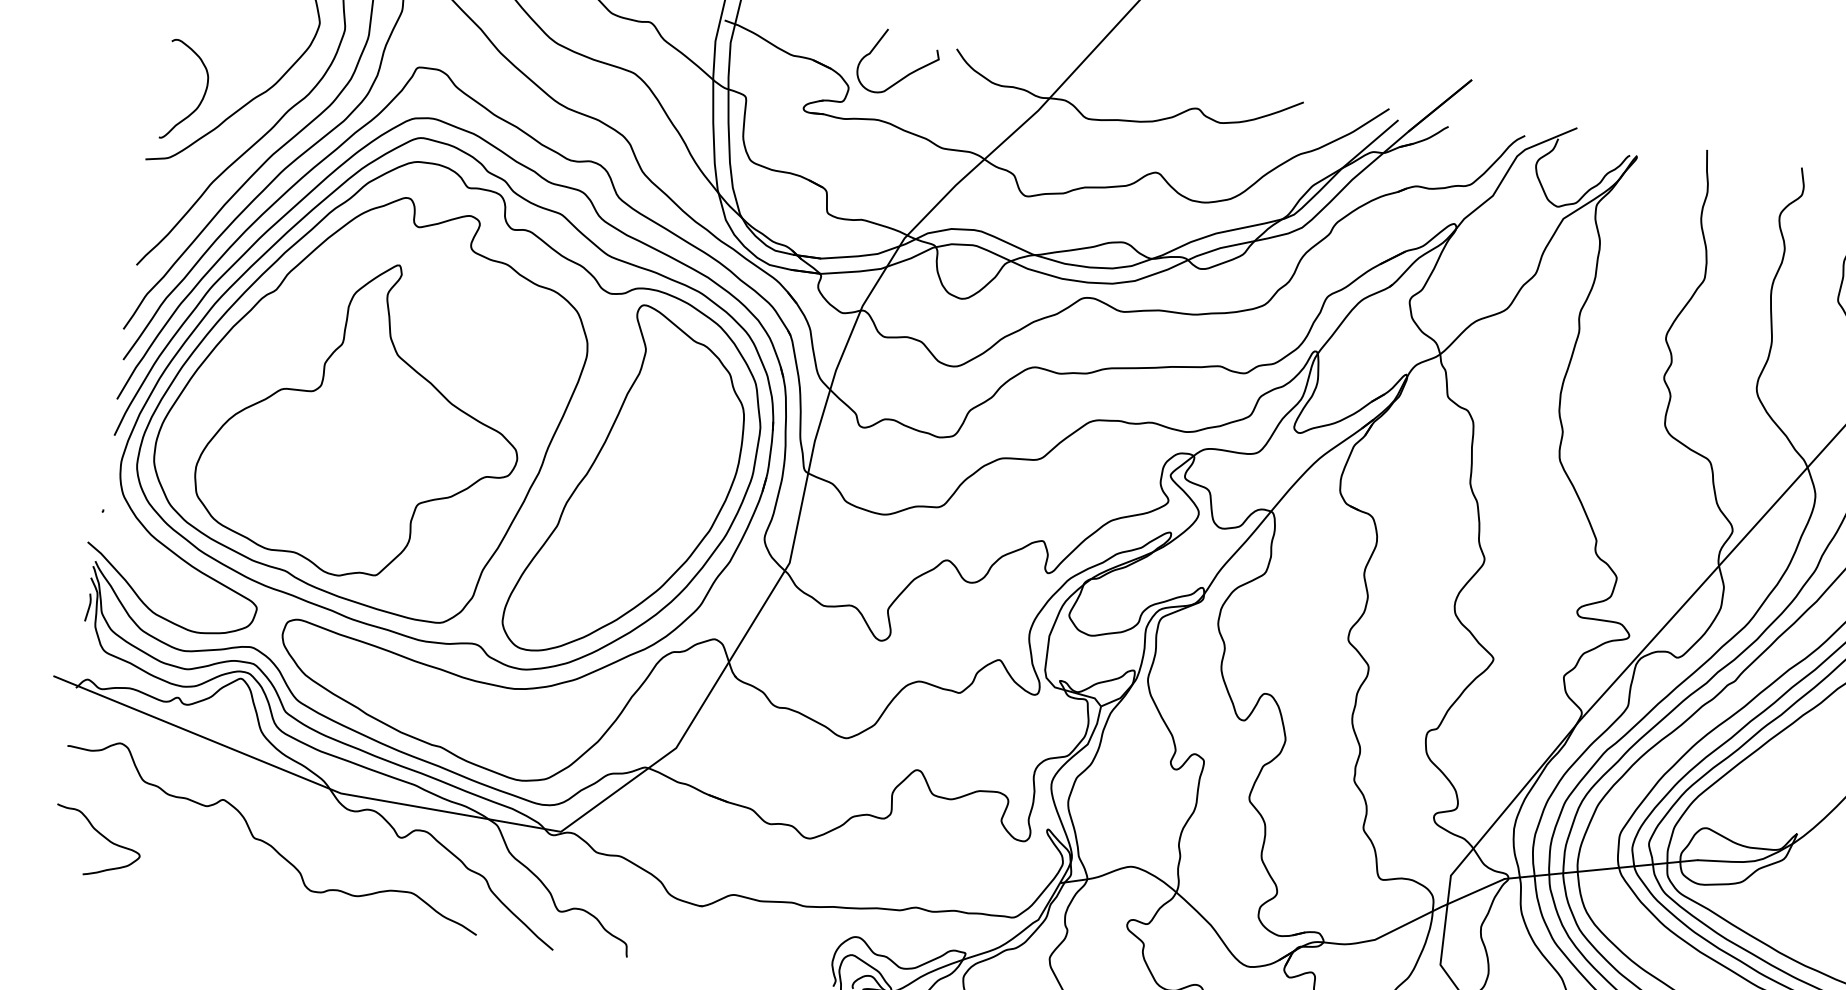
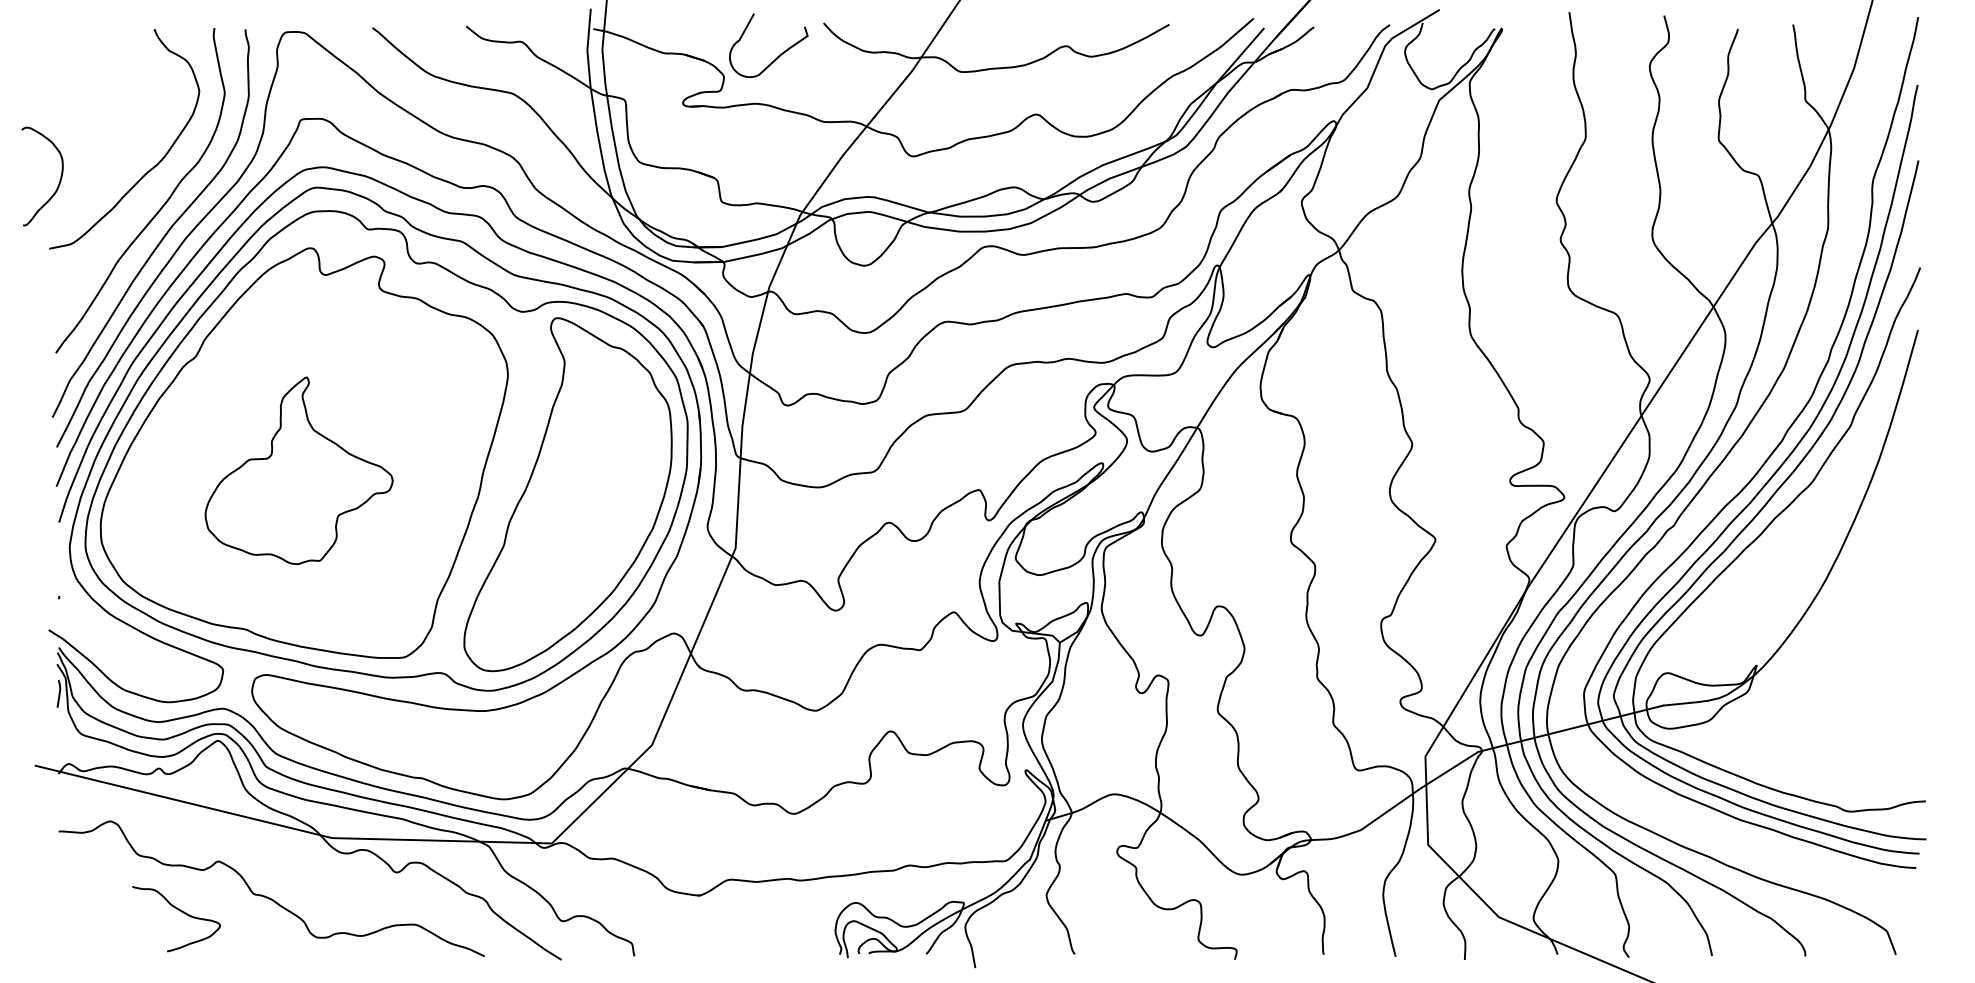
curve: (202, 97) -> (59, 180), moved
part: (362, 419) -> (298, 470), size x0.6
curve: (101, 836) -> (179, 911), moved

